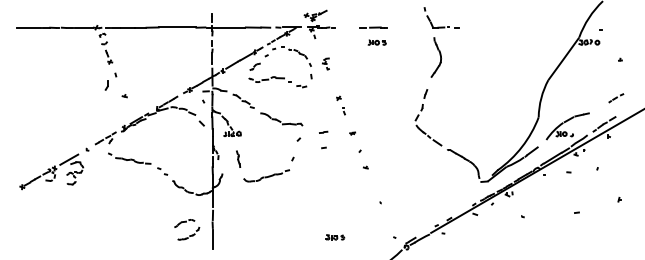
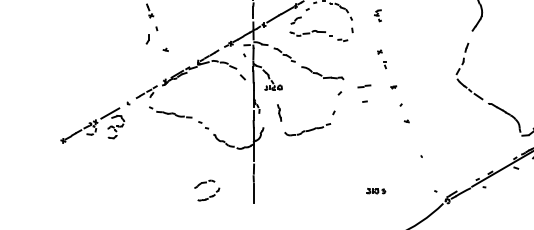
part: (325, 63) -> (377, 15), moved
part: (323, 131) -> (364, 85), size x1.6
part: (189, 235) -> (209, 196), moved

